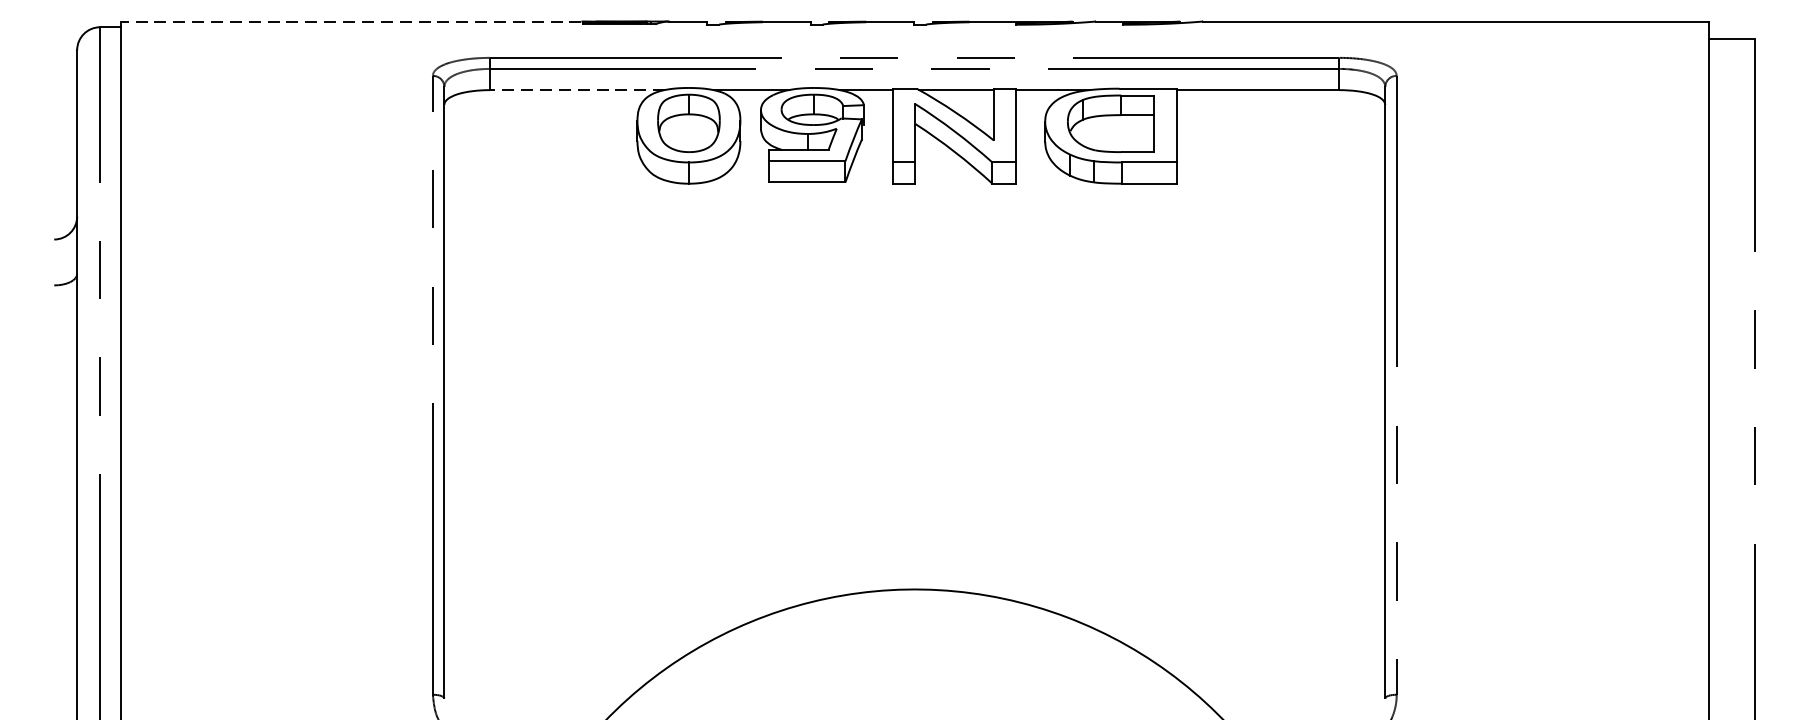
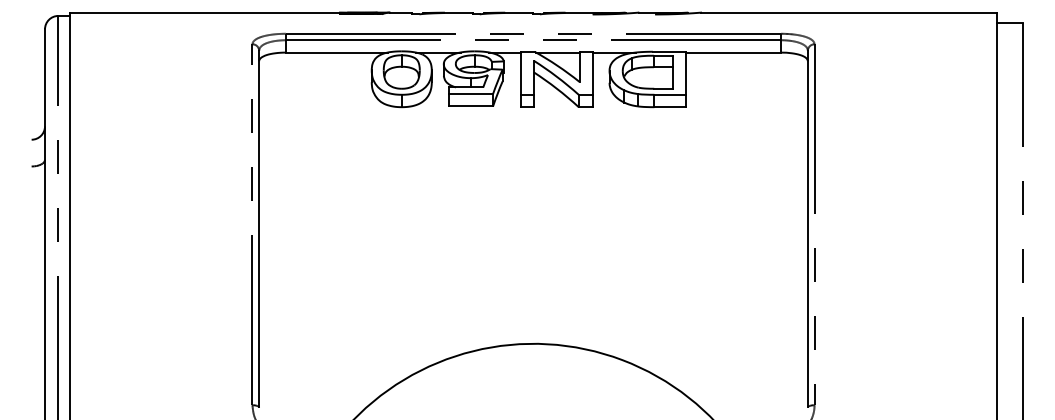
line: (350, 21) -> (204, 12), dashed -> solid
line: (576, 89) -> (336, 52), dashed -> solid

